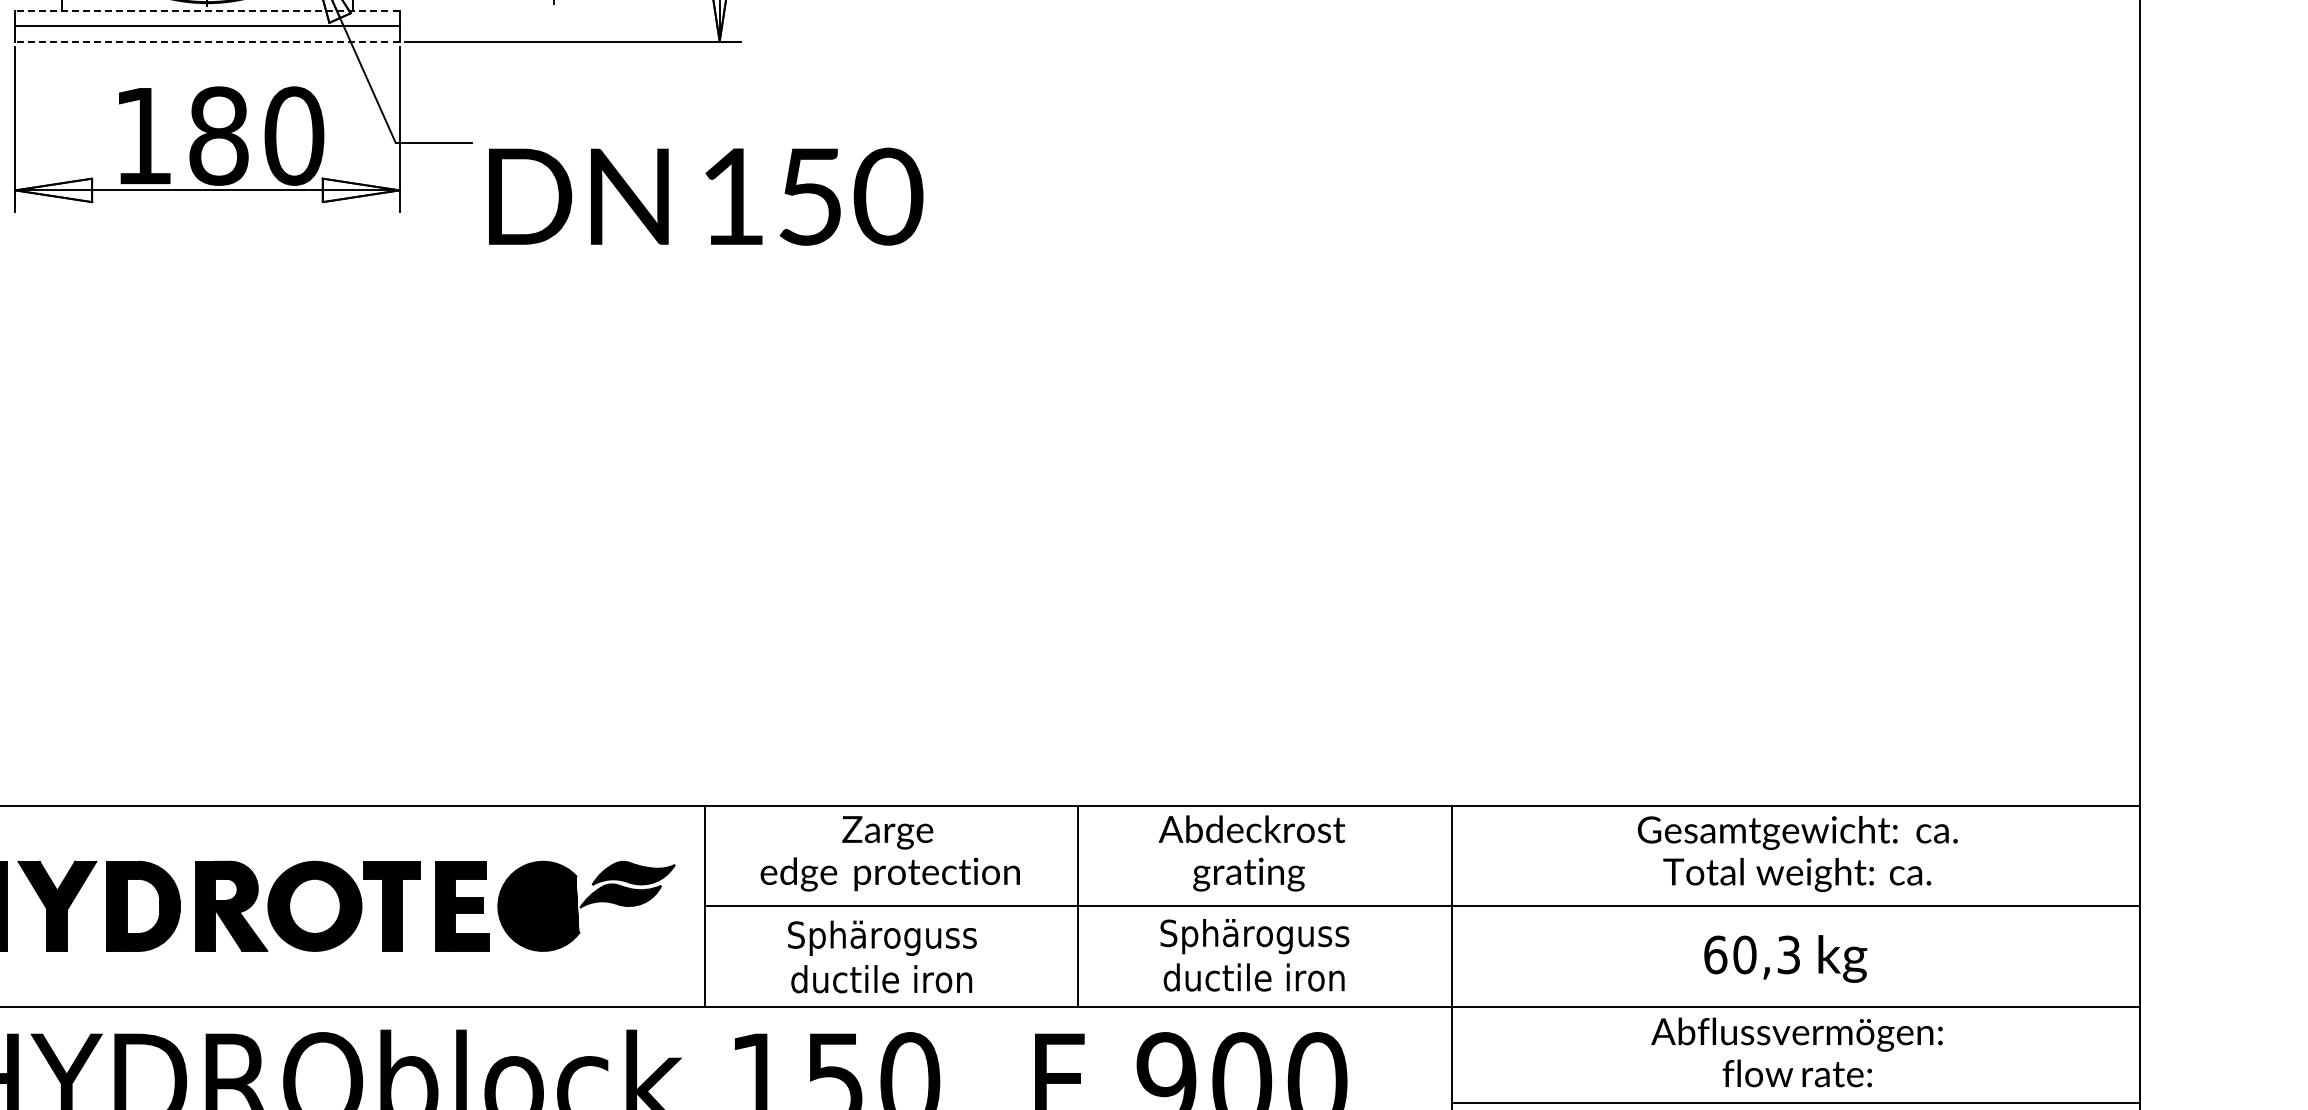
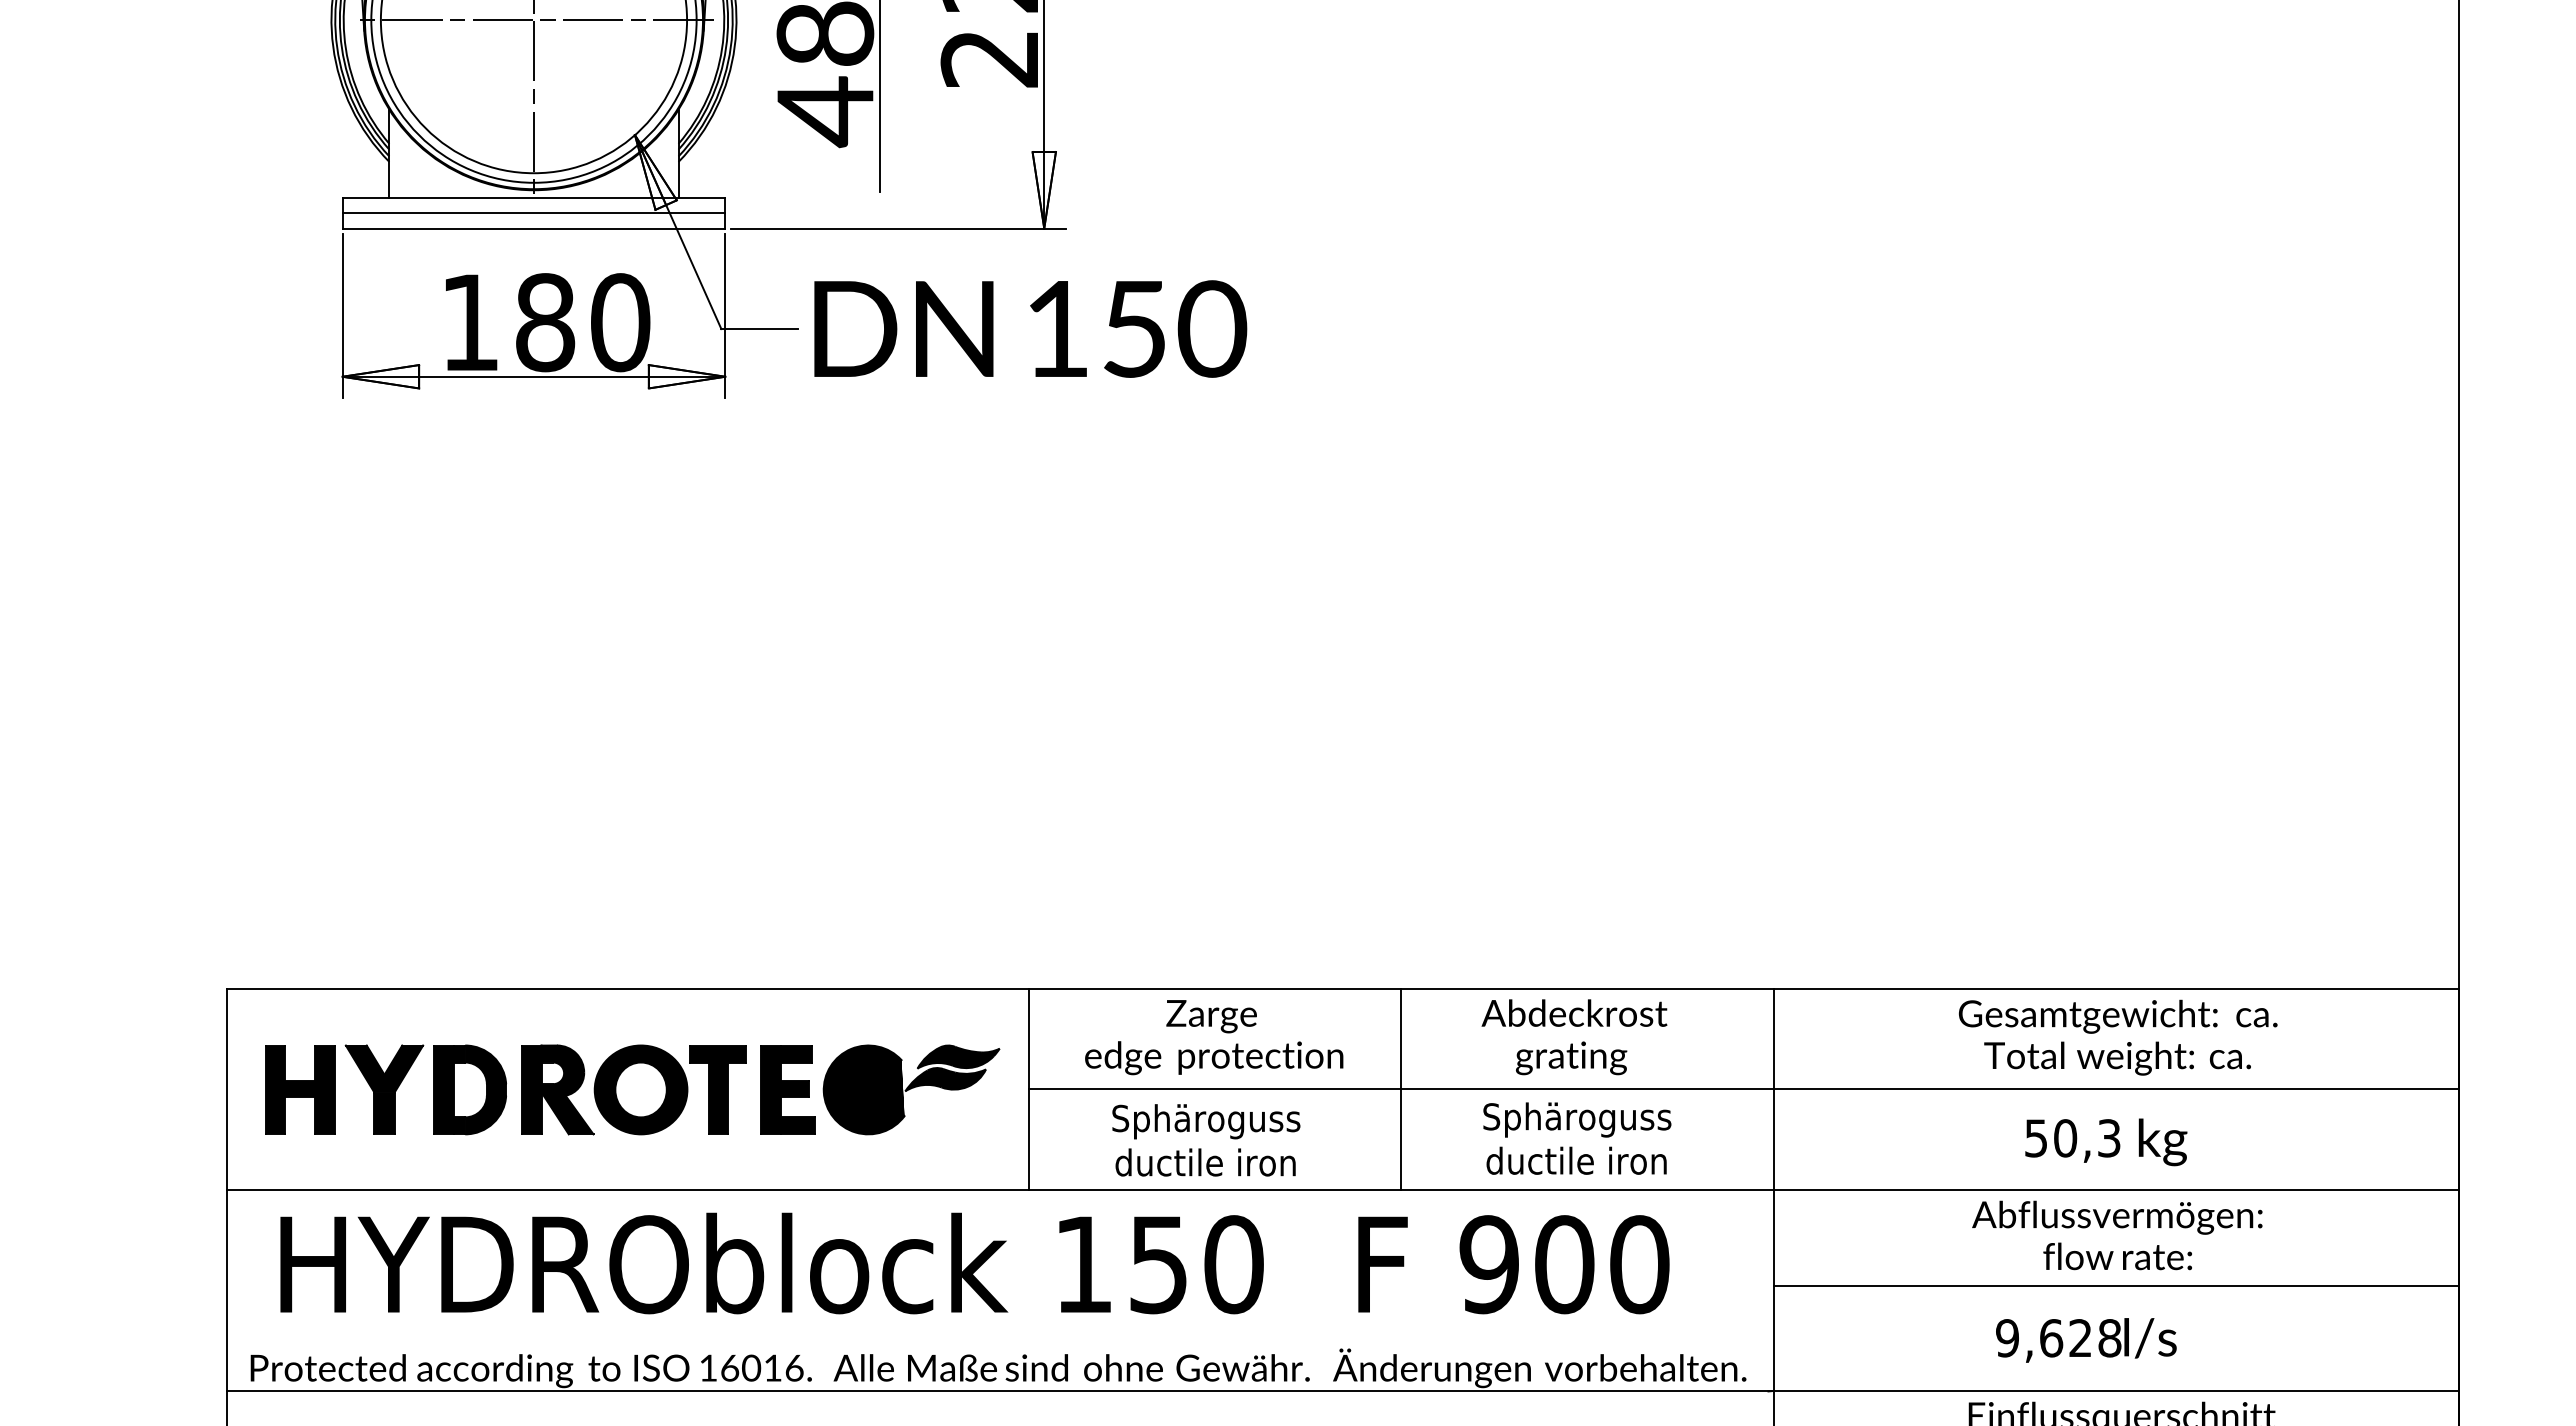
line: (206, 11) -> (533, 198), dashed -> solid
line: (206, 41) -> (533, 228), dashed -> solid
text: (705, 196) -> (1030, 328), moved
text: (1715, 955) -> (2036, 1138), 60,3 -> 50,3

